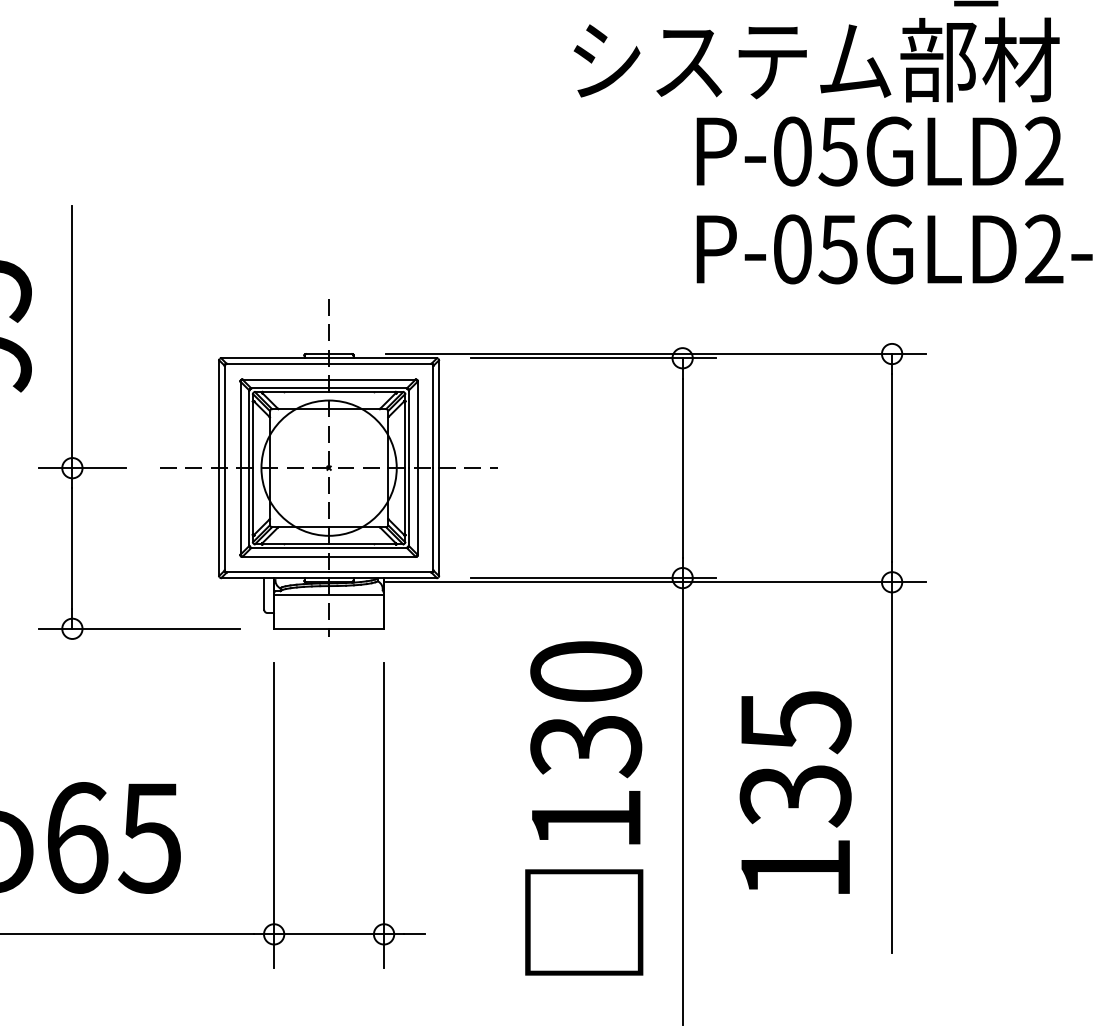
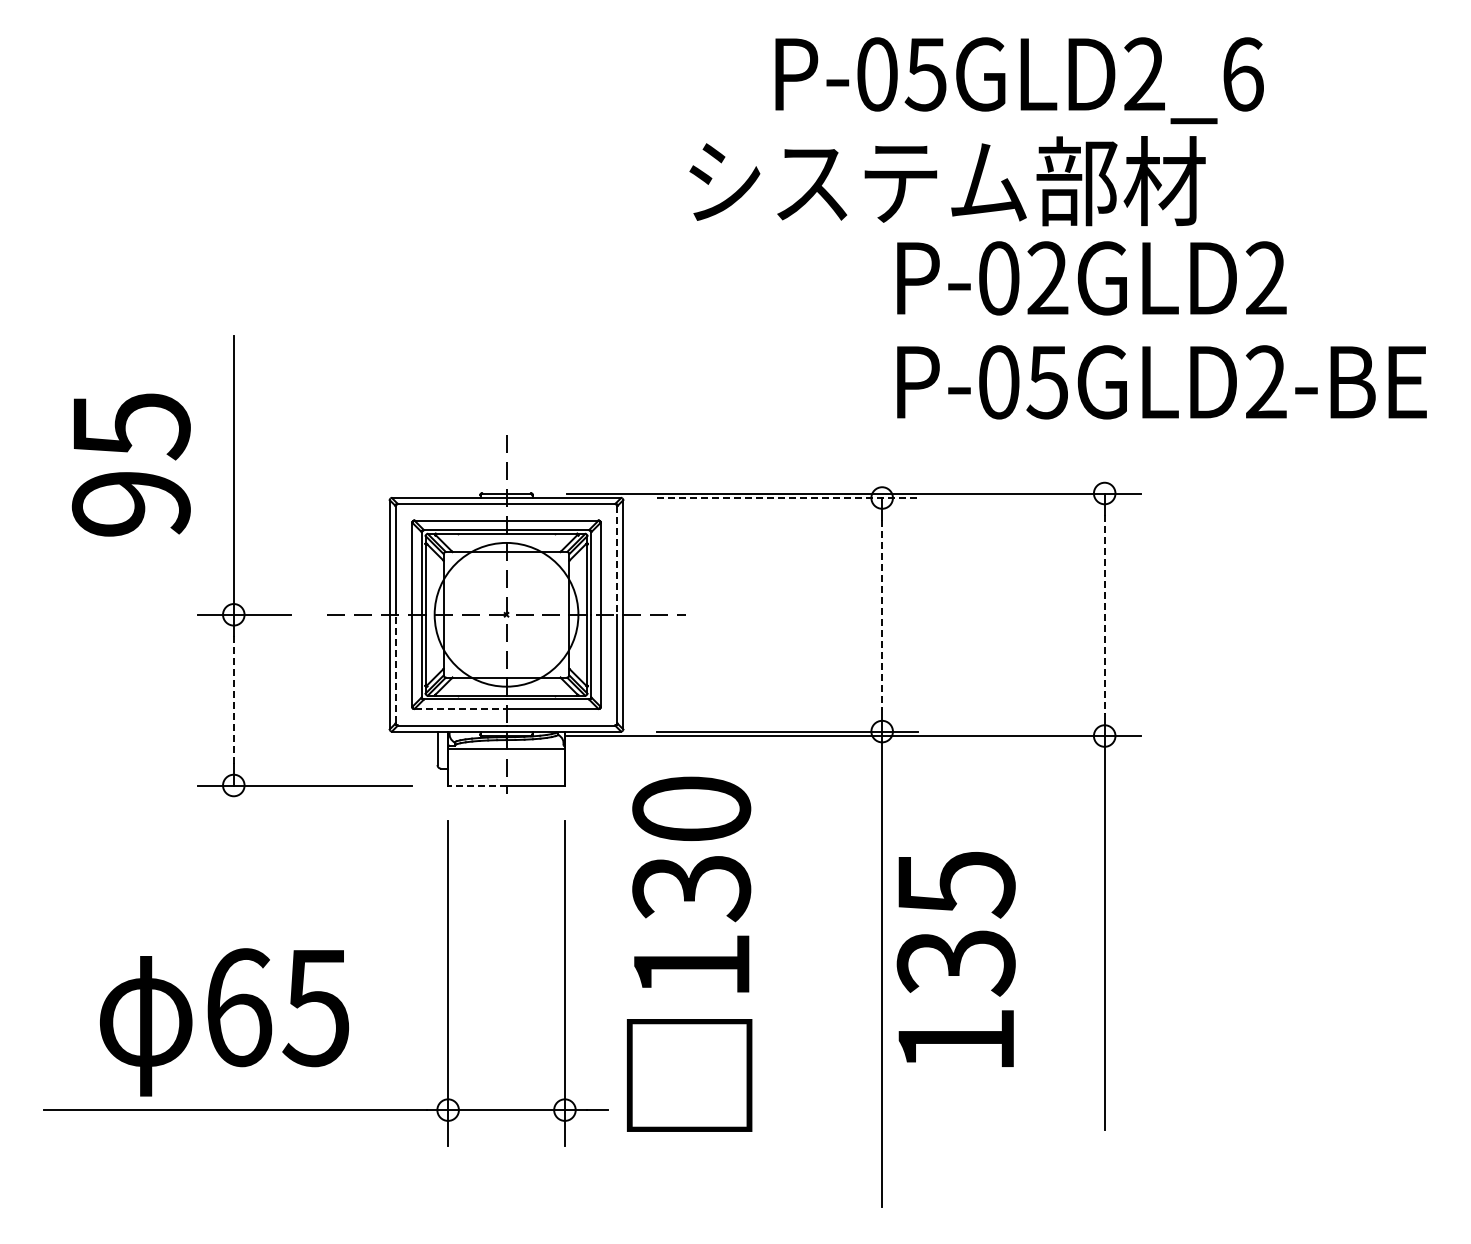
text: (816, 60) -> (947, 181), moved
text: (838, 151) -> (1047, 278), P-05GLD2 -> P-02GLD2
line: (594, 358) -> (788, 498), solid -> dashed
line: (433, 417) -> (617, 560), solid -> dashed
line: (891, 467) -> (1104, 614), solid -> dashed
line: (682, 468) -> (882, 615), solid -> dashed
line: (224, 518) -> (395, 668), solid -> dashed
line: (72, 548) -> (233, 700), solid -> dashed
line: (285, 556) -> (460, 708), solid -> dashed
line: (300, 628) -> (476, 785), solid -> dashed
text: (794, 792) -> (955, 959), moved
text: (584, 807) -> (689, 953), moved

